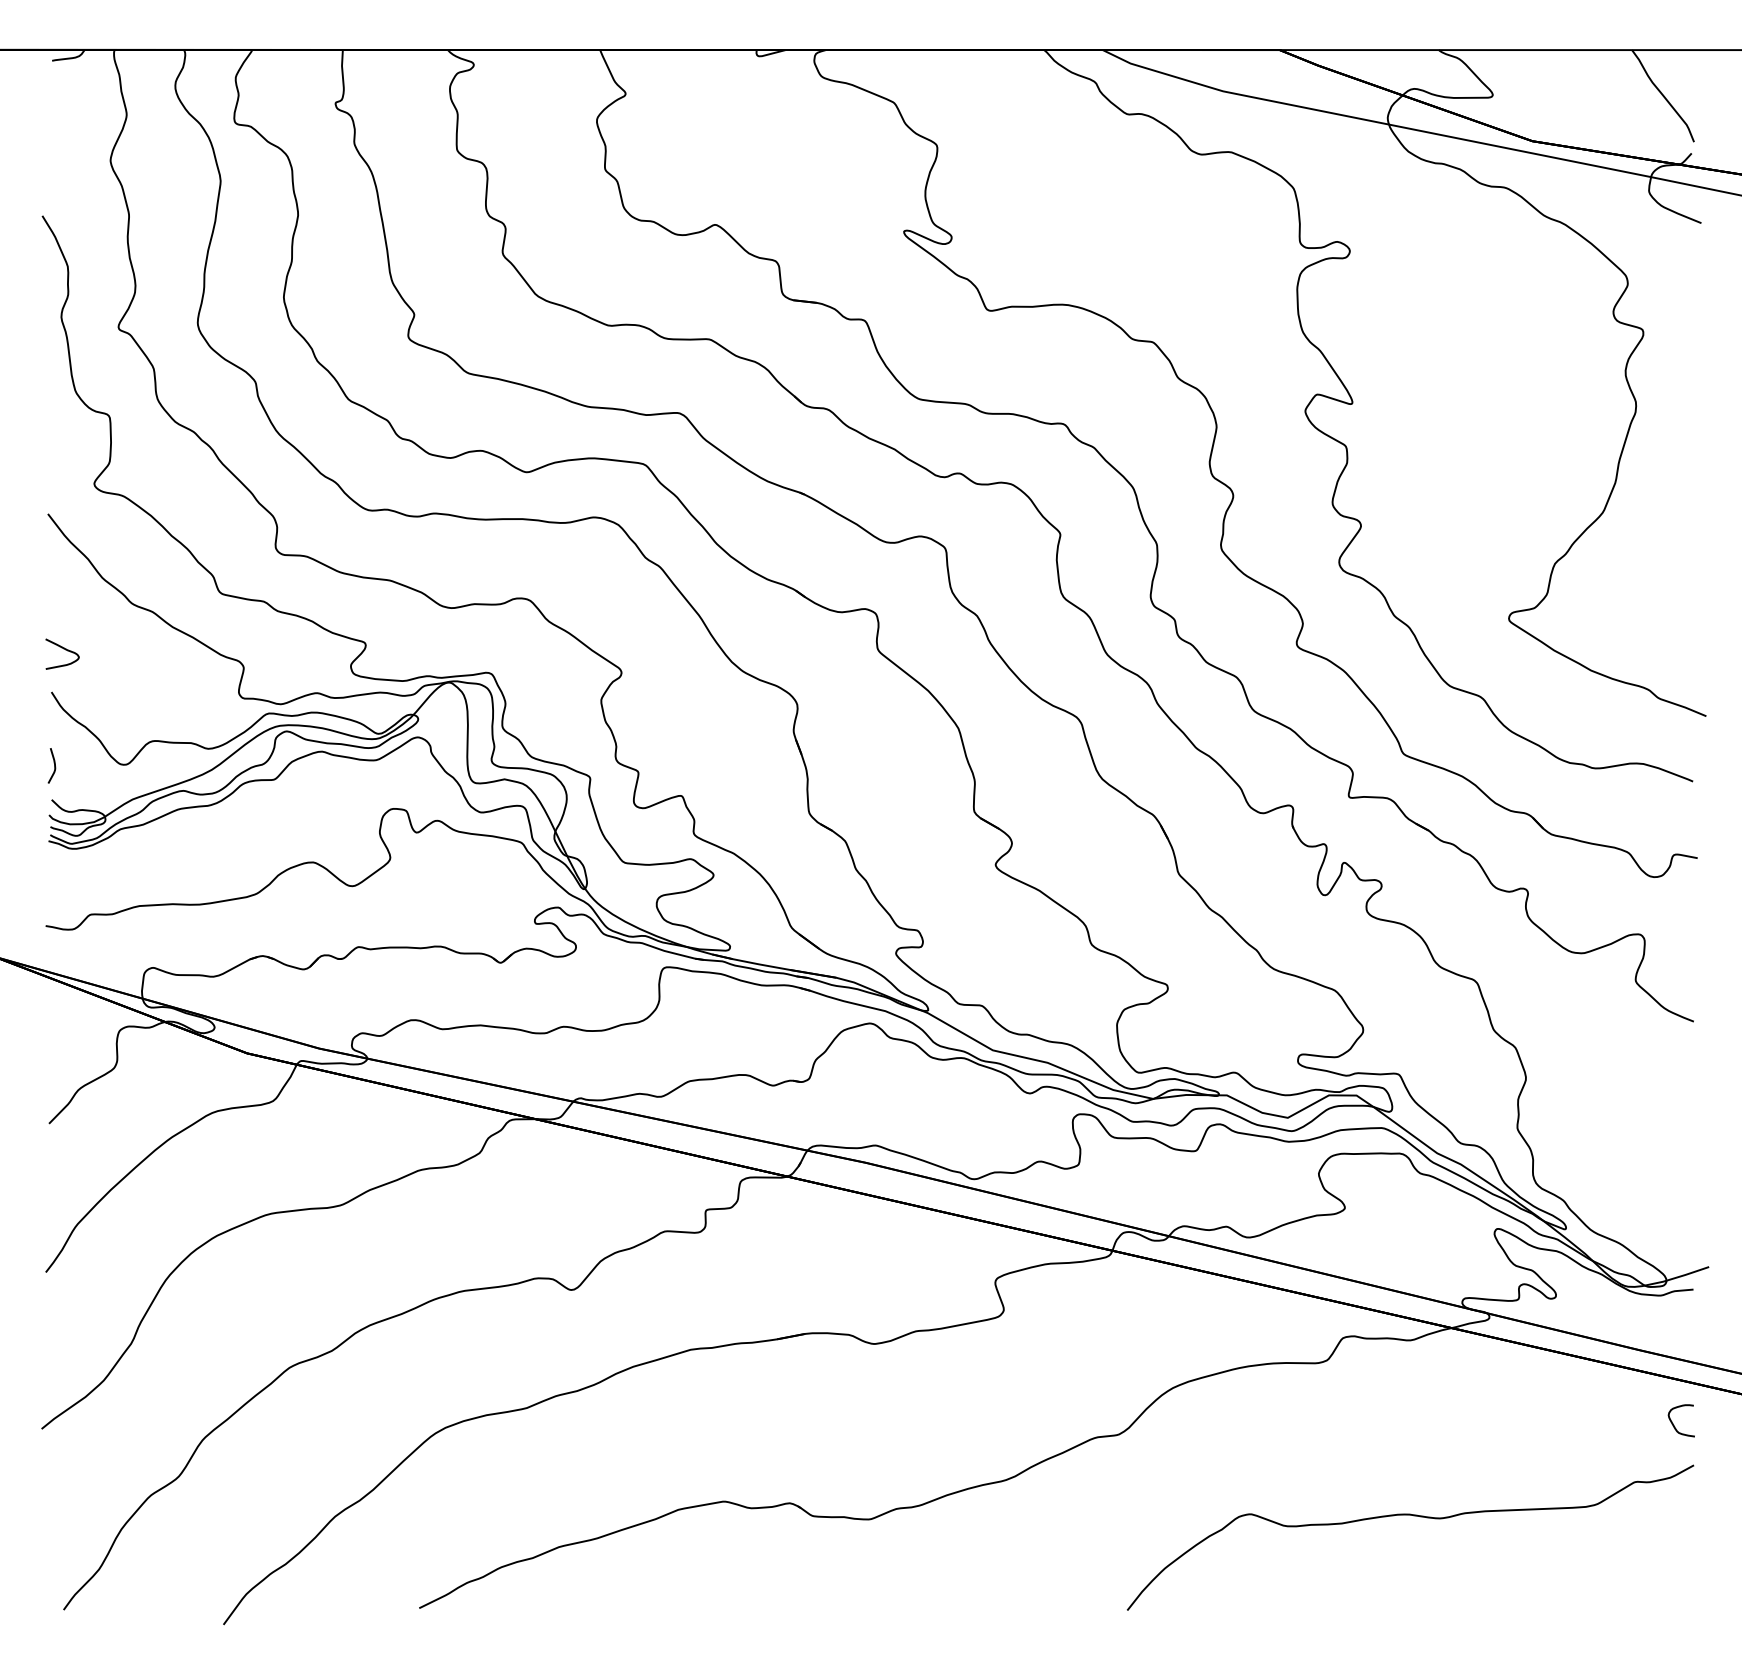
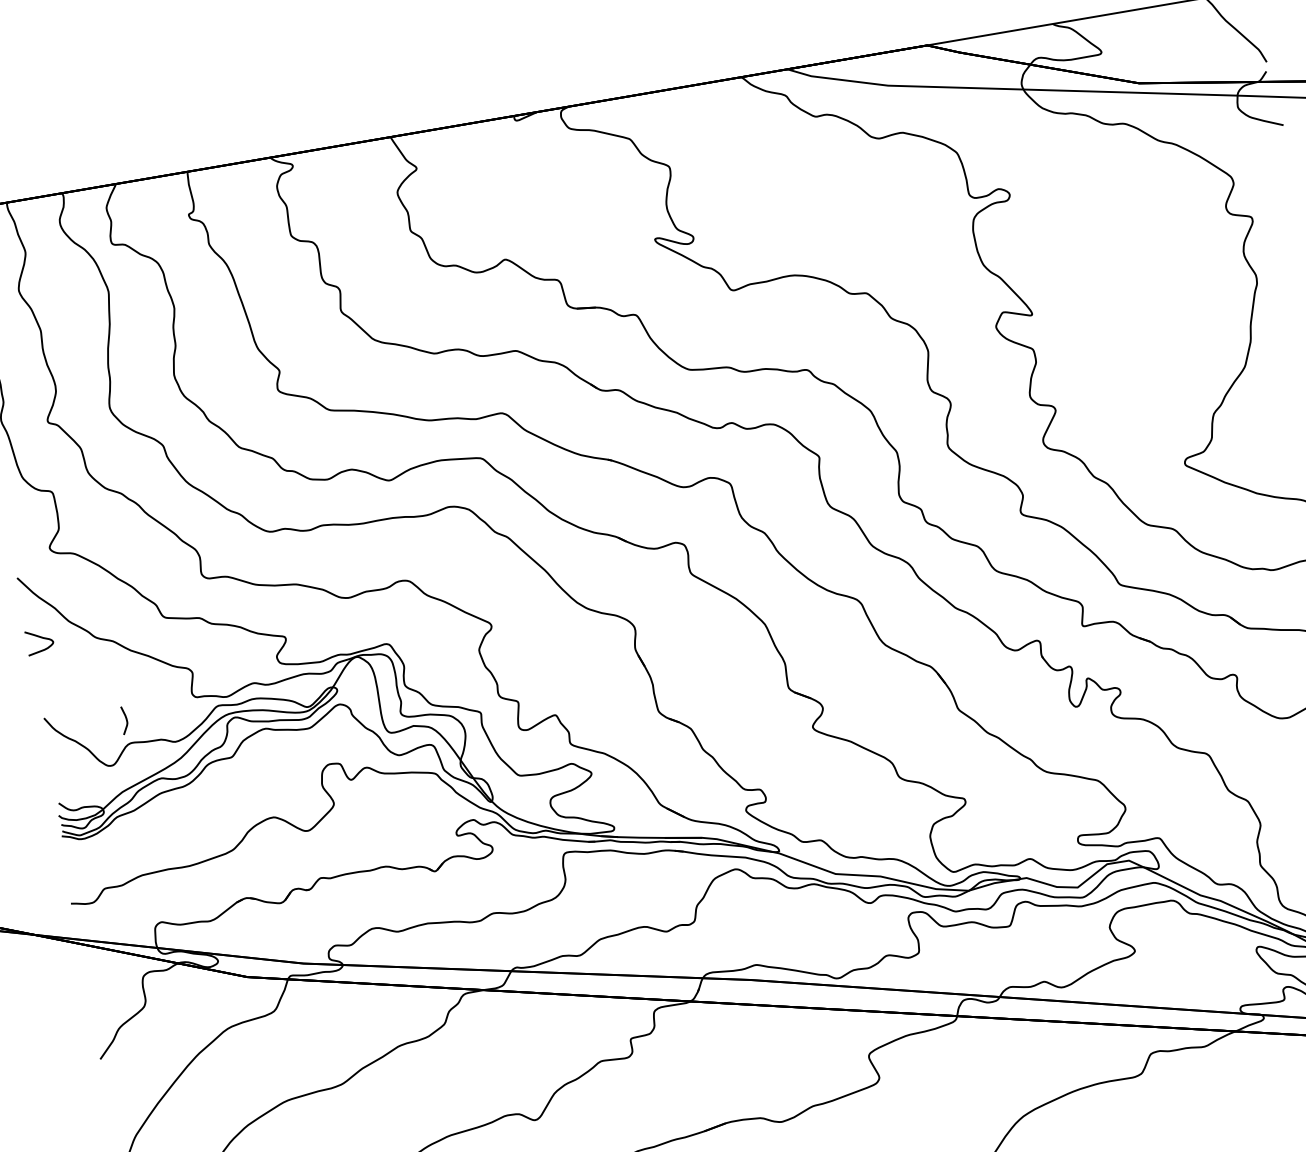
curve: (63, 649) -> (40, 637), moved
curve: (53, 763) -> (125, 718), moved

